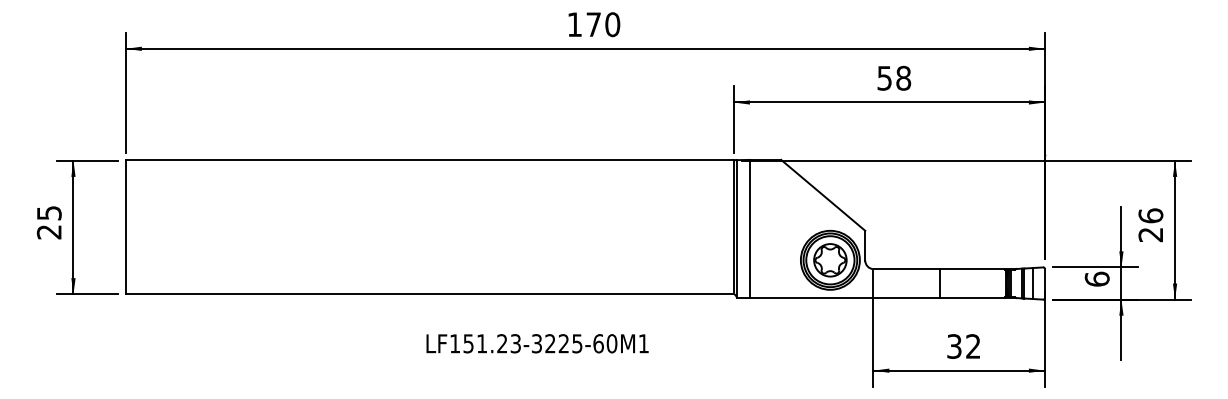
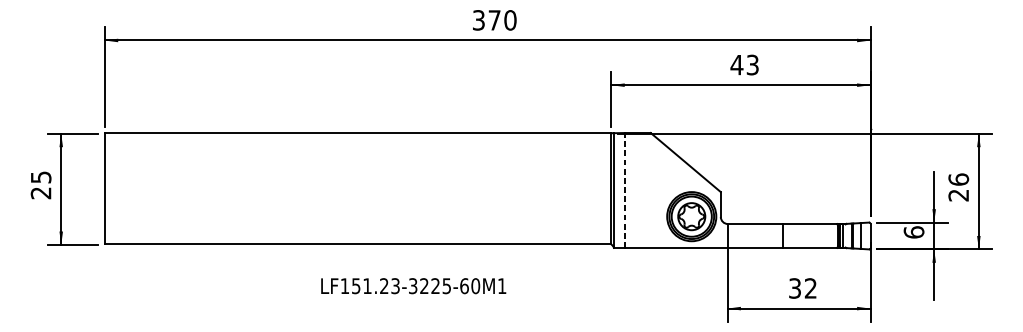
text: (574, 24) -> (478, 20), 170 -> 370
text: (893, 78) -> (744, 65), 58 -> 43
line: (750, 228) -> (625, 190), solid -> dashed
text: (537, 343) -> (413, 285), moved

